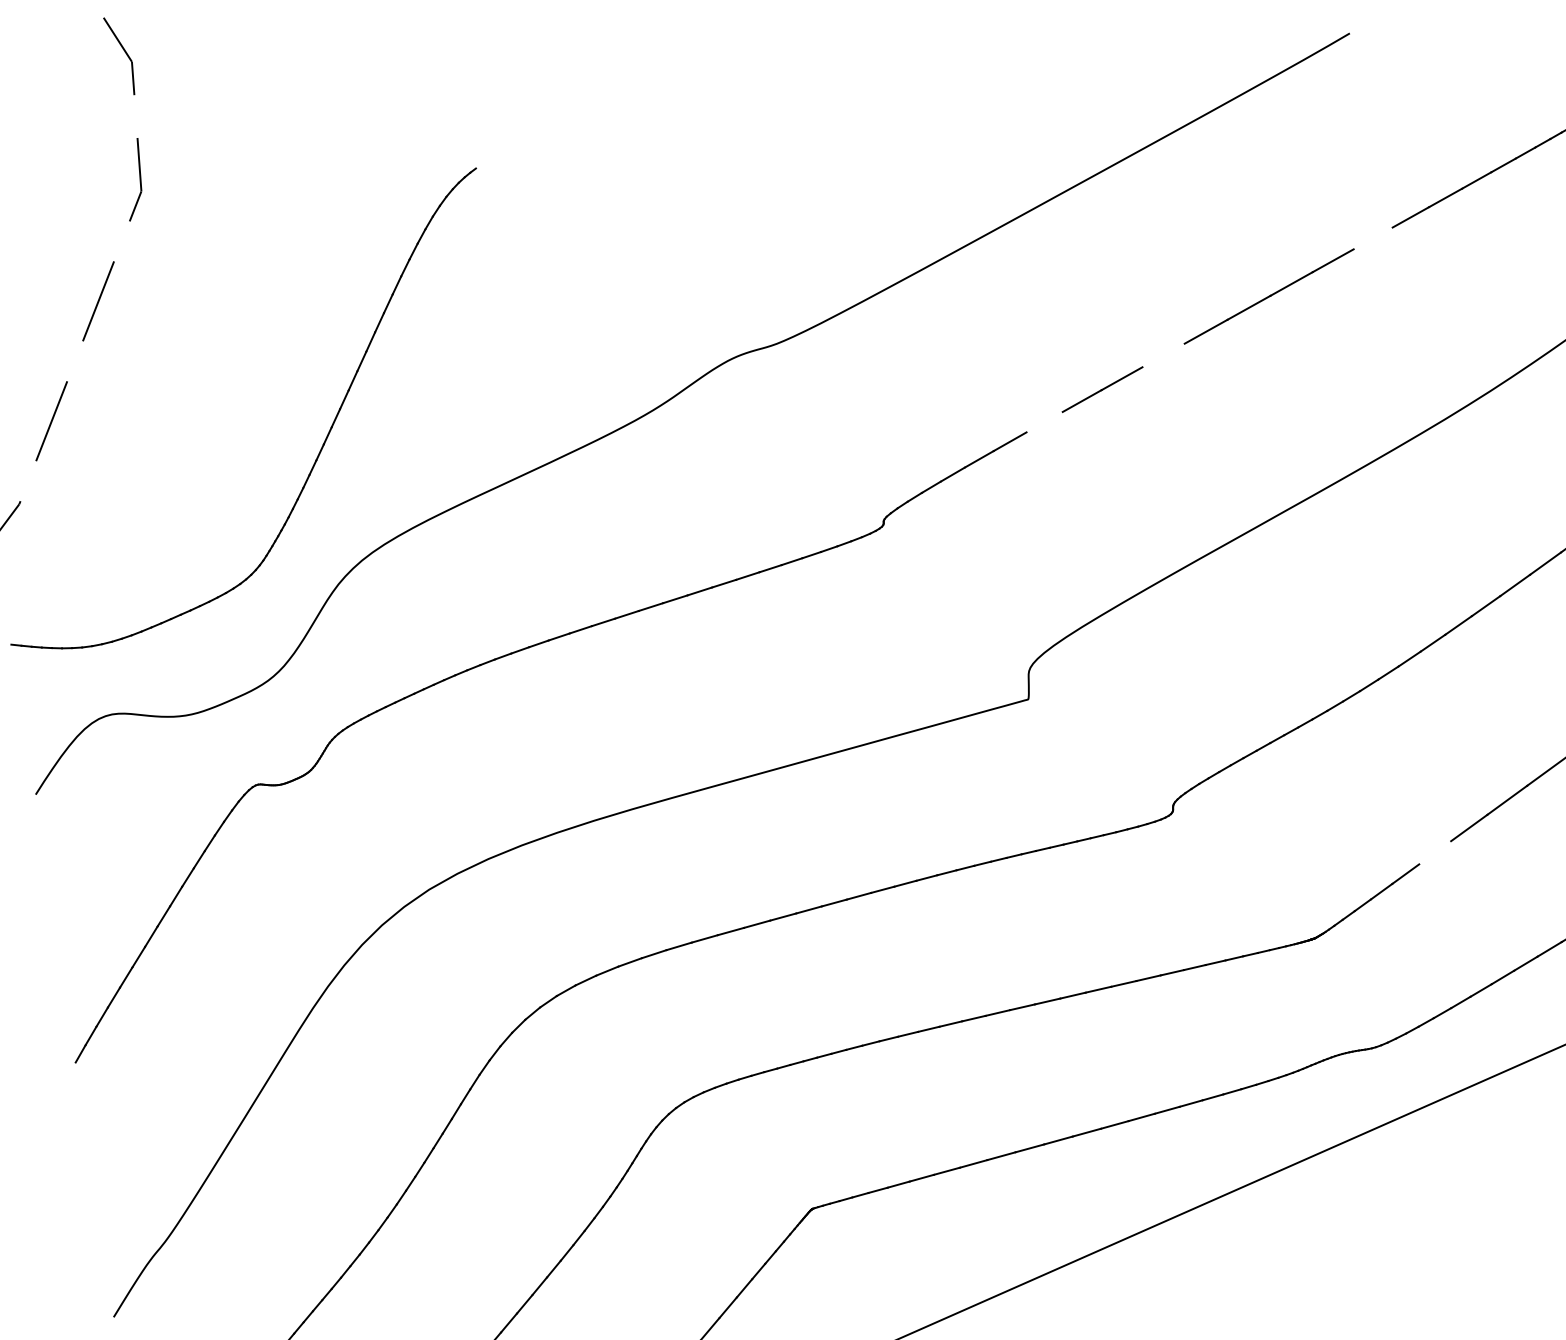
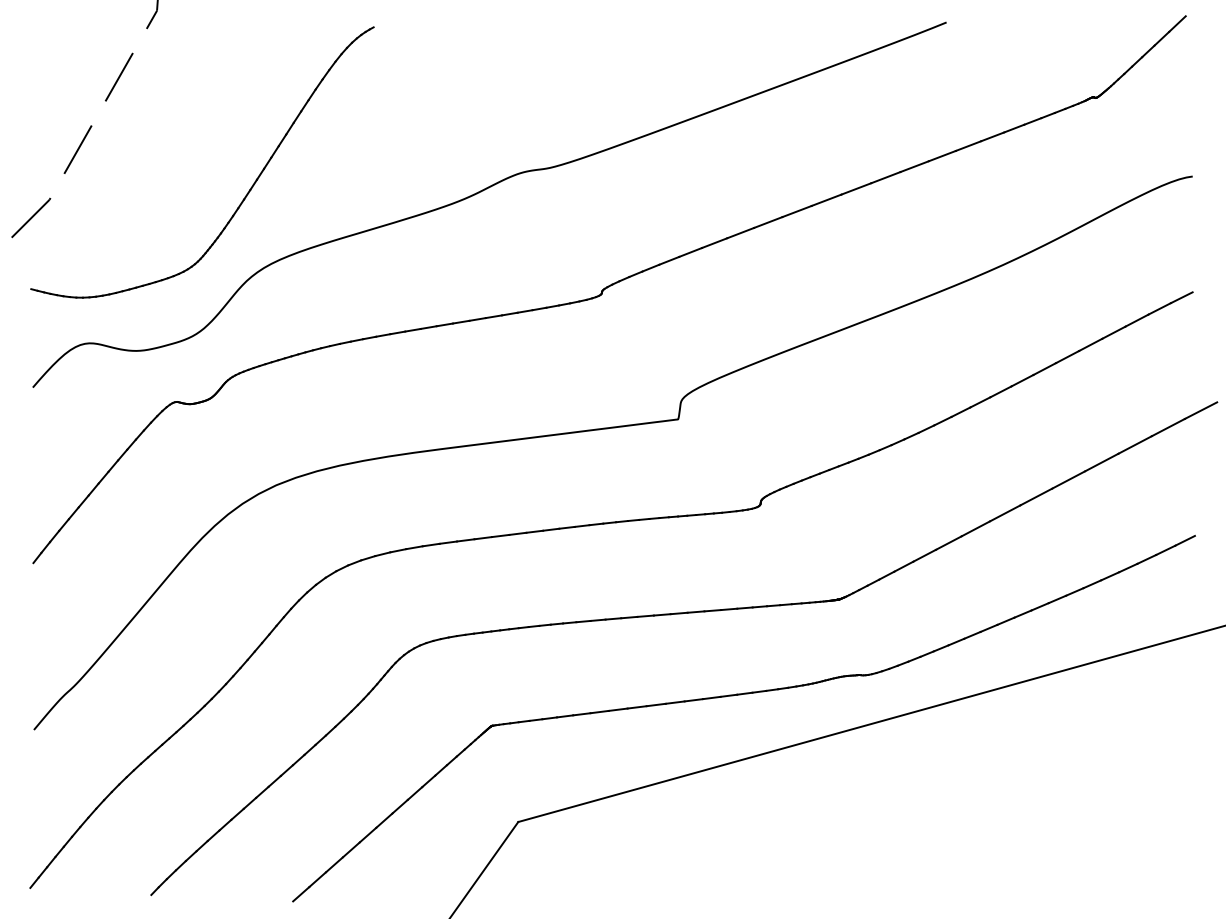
line: (1371, 237) -> (941, 155), added
line: (1162, 355) -> (796, 211), added
line: (1044, 422) -> (714, 243), added
line: (1434, 852) -> (924, 555), added

